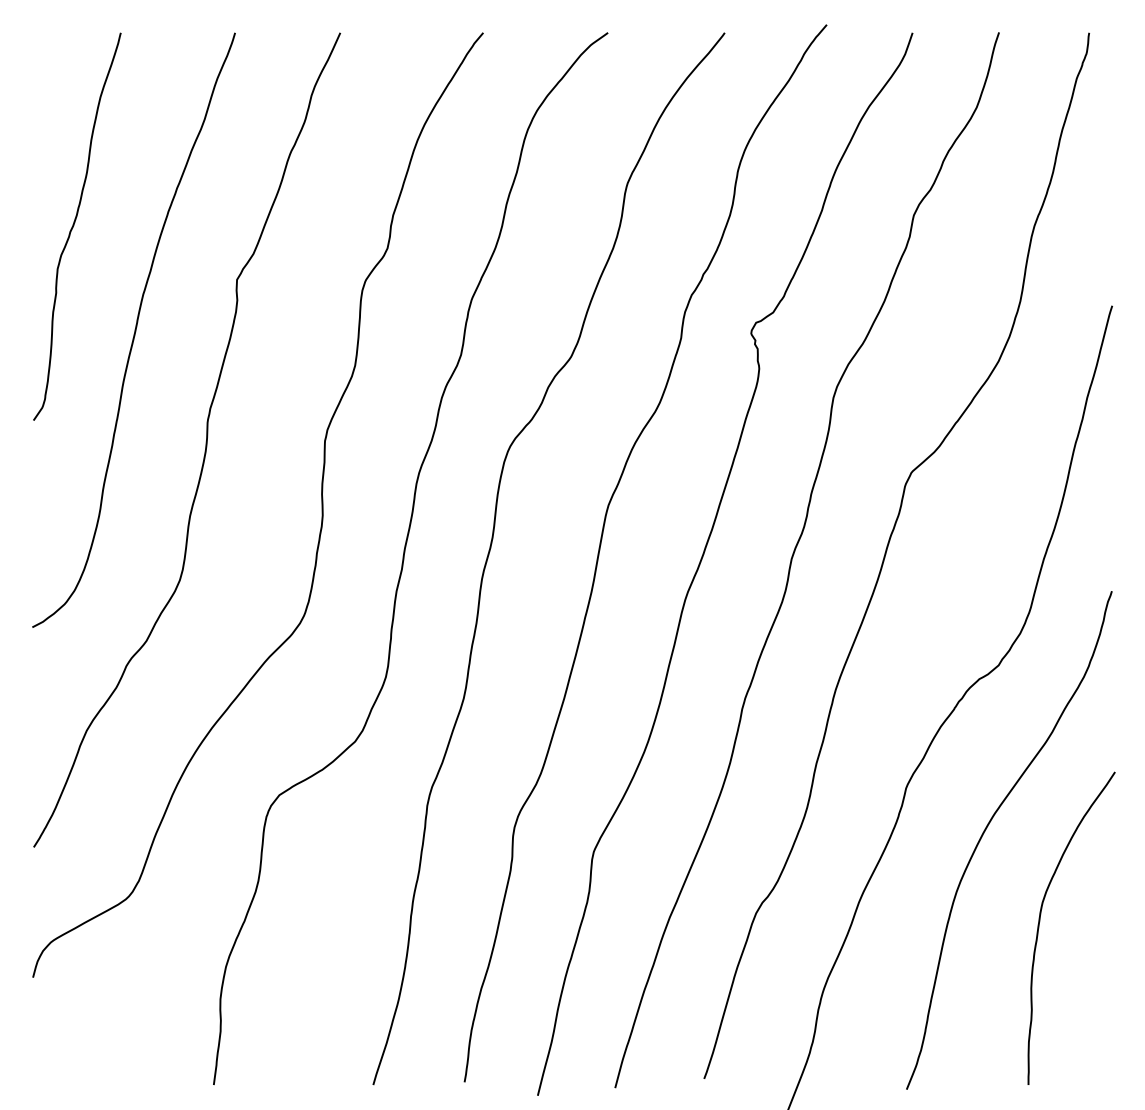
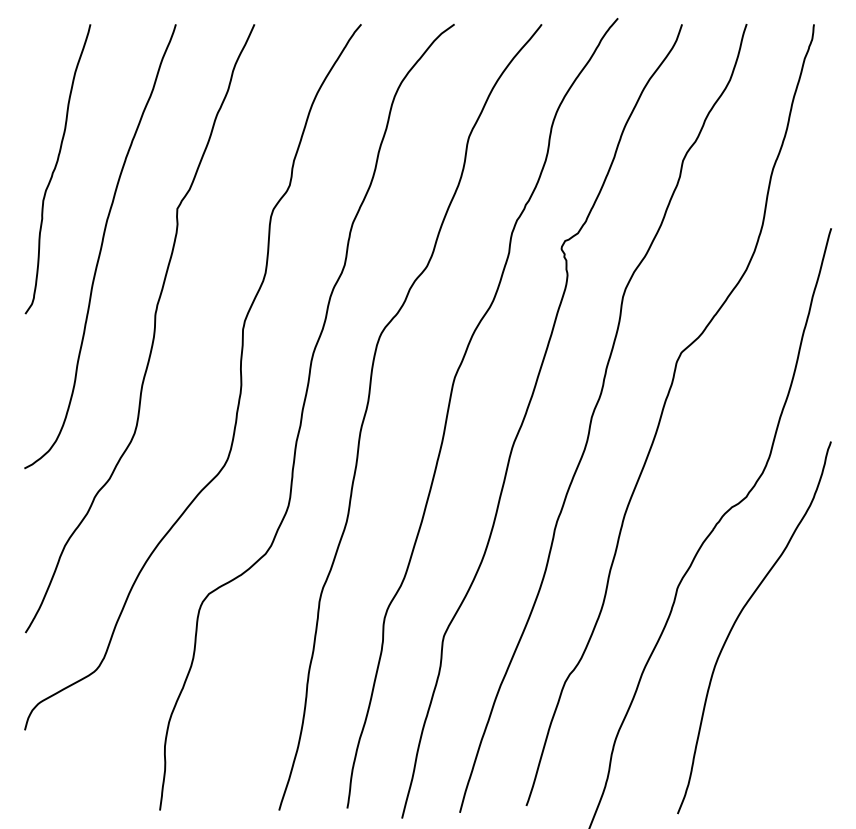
curve: (1040, 921) -> (777, 688), removed

